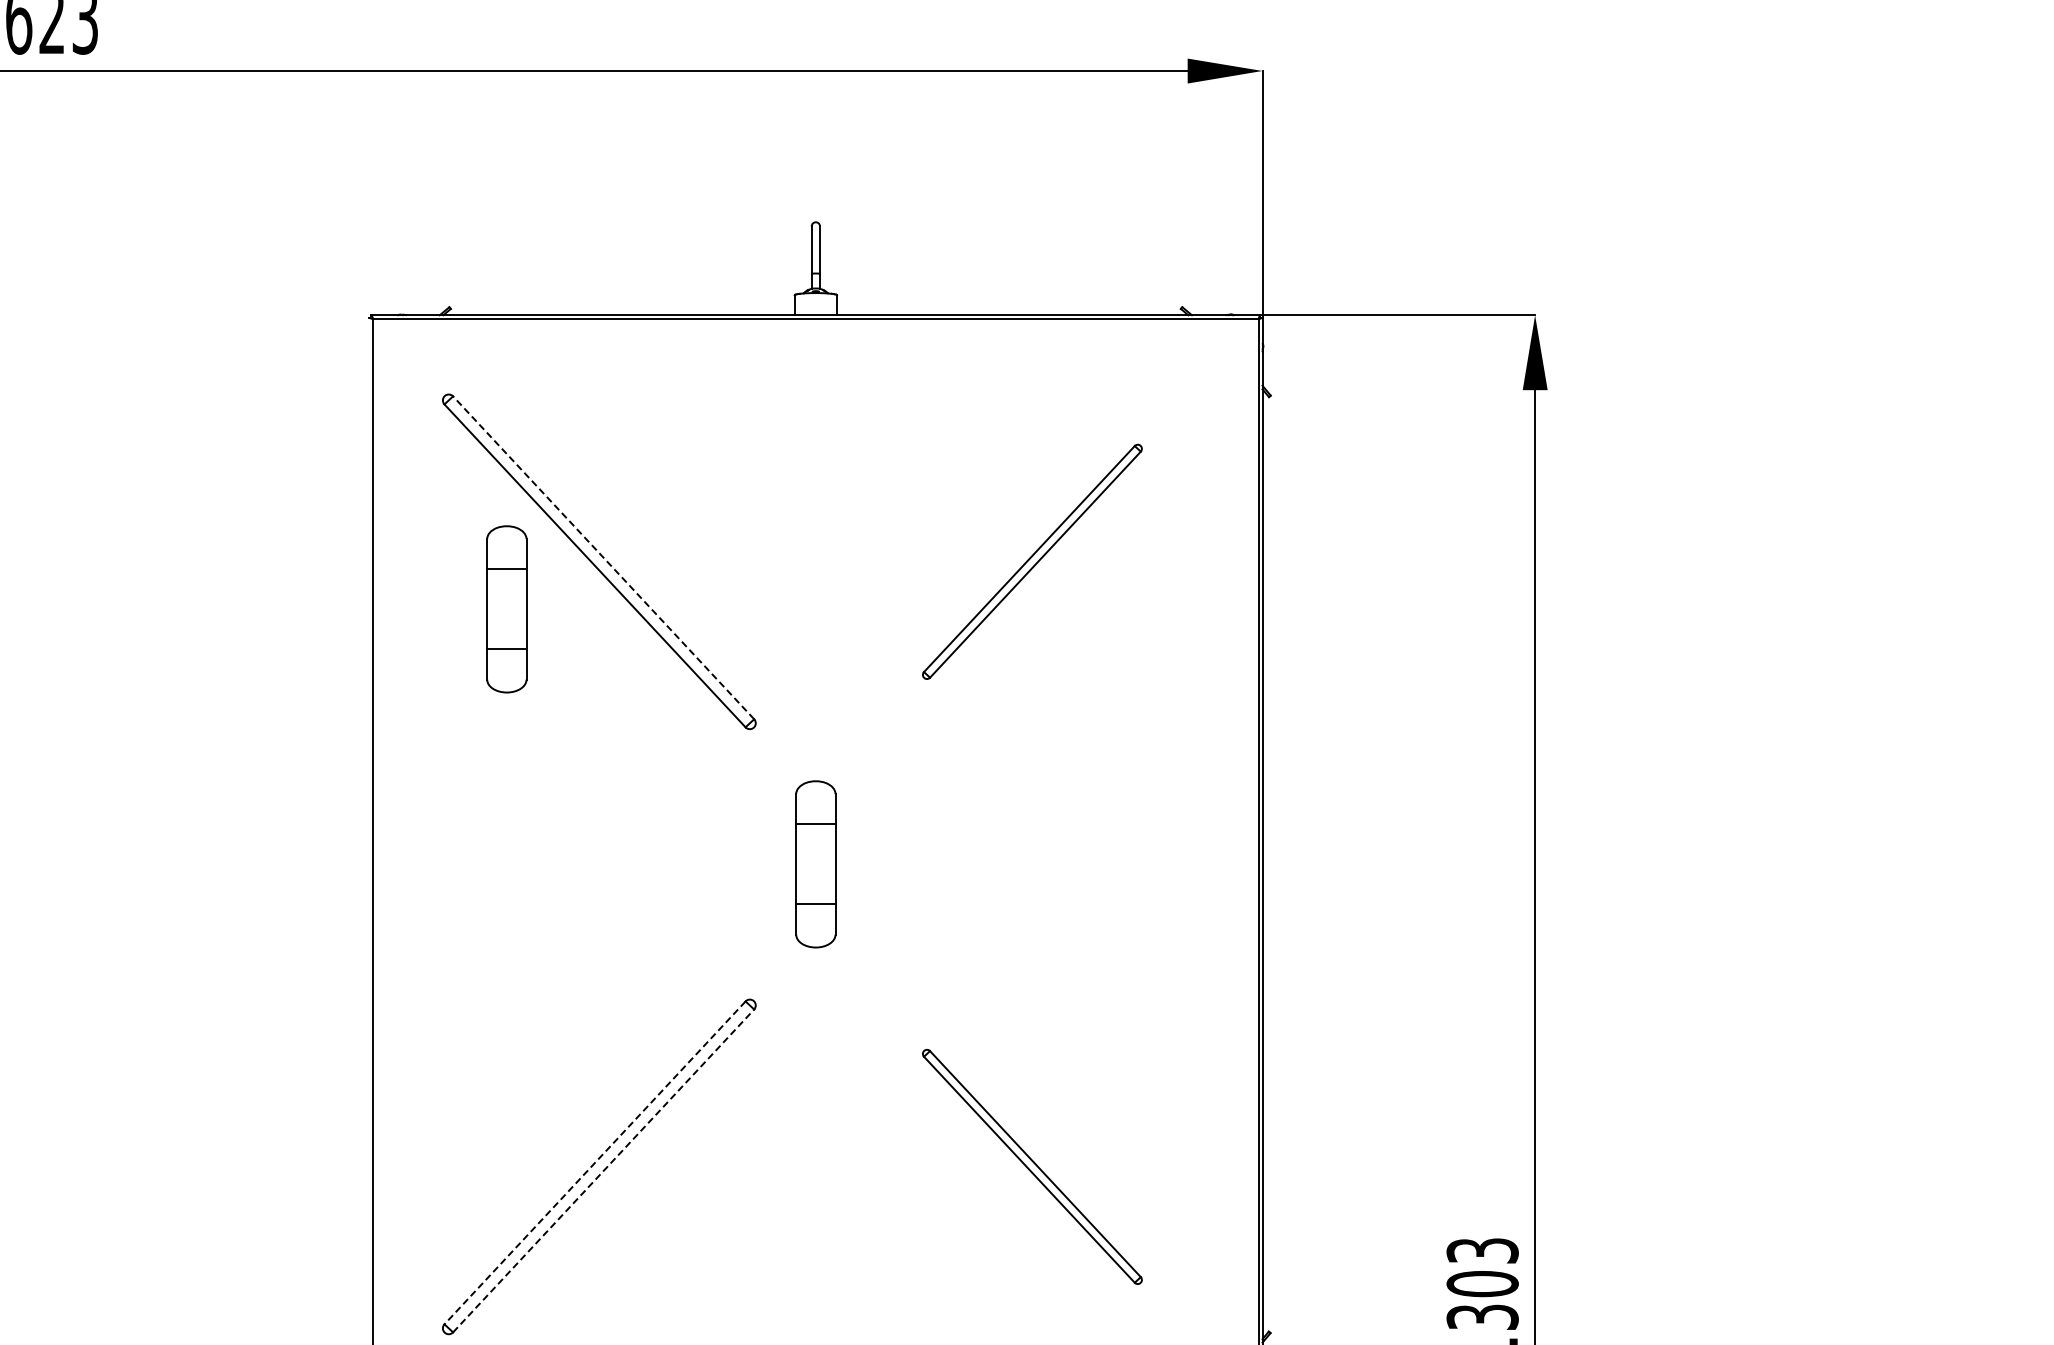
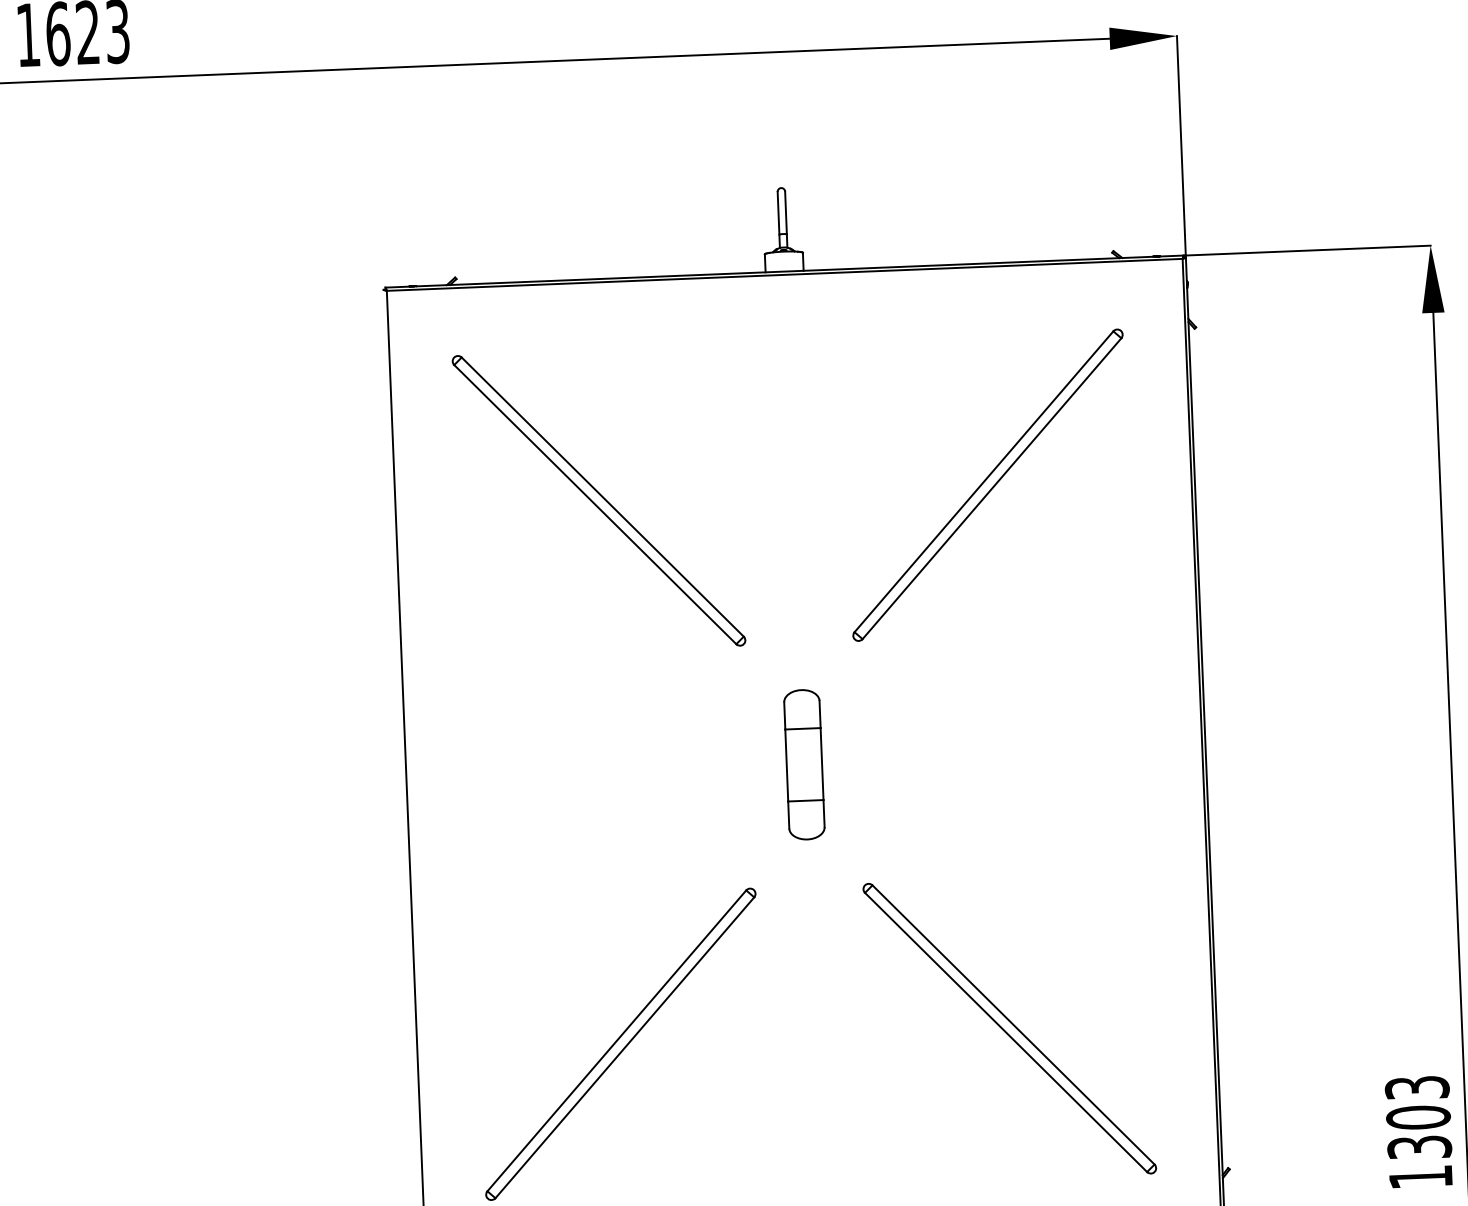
line: (603, 557) -> (602, 496), dashed -> solid
part: (1032, 561) -> (988, 484), size x1.43
part: (506, 609) -> (517, 547), removed
line: (595, 1162) -> (617, 1040), dashed -> solid
part: (1032, 1166) -> (1009, 1028), size x1.43
line: (603, 1170) -> (624, 1047), dashed -> solid

